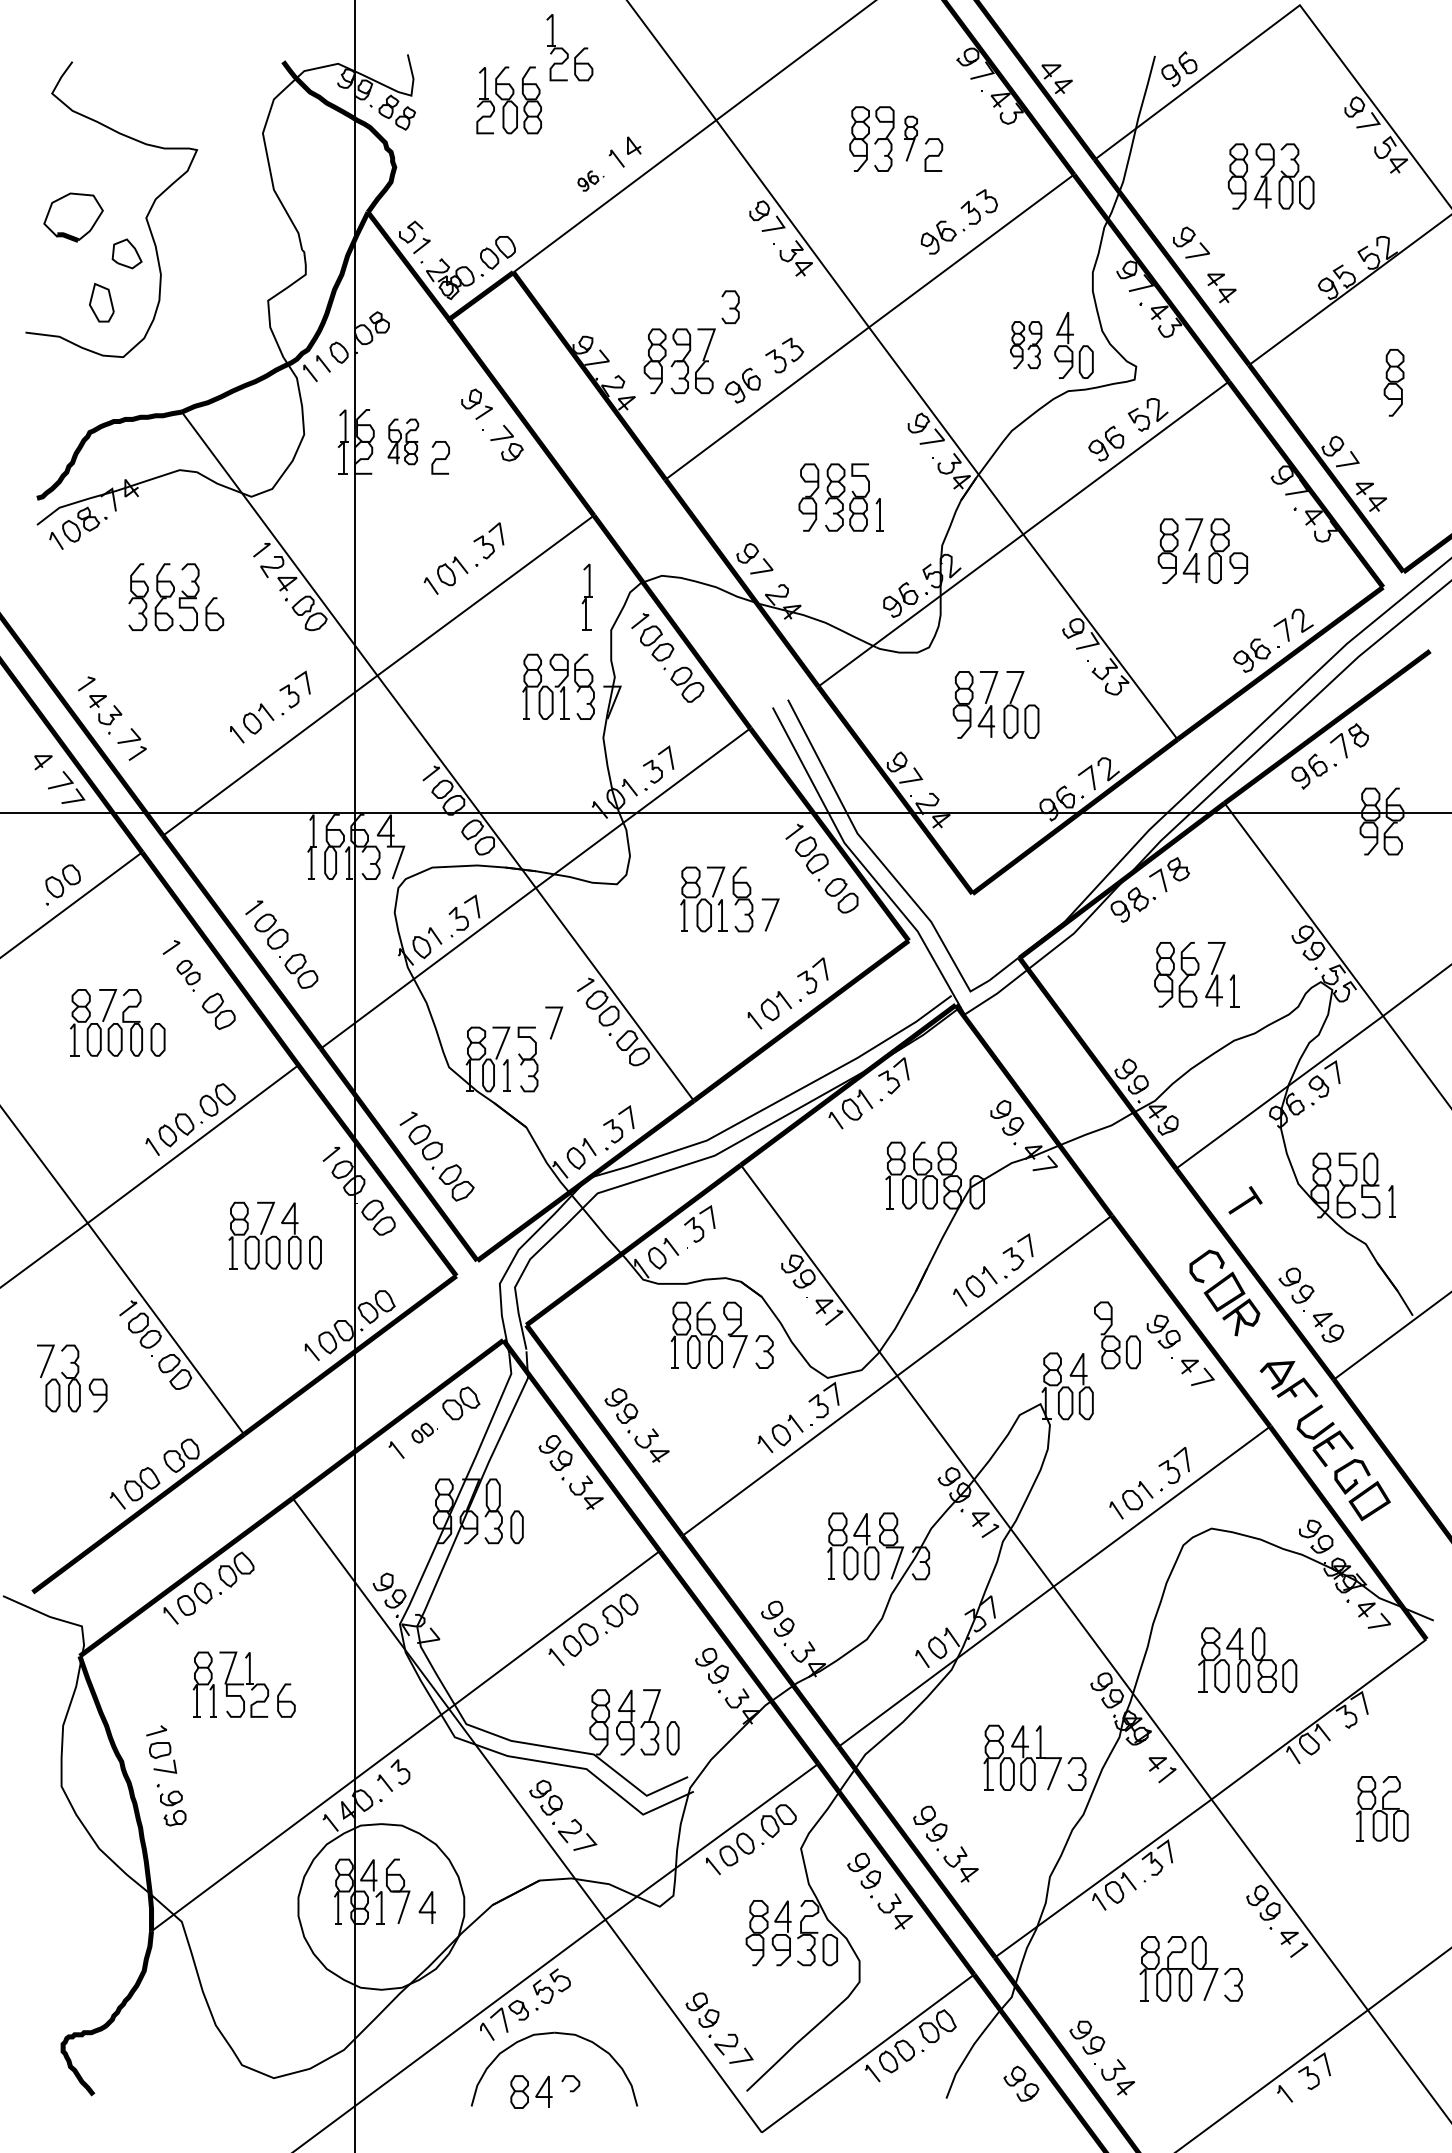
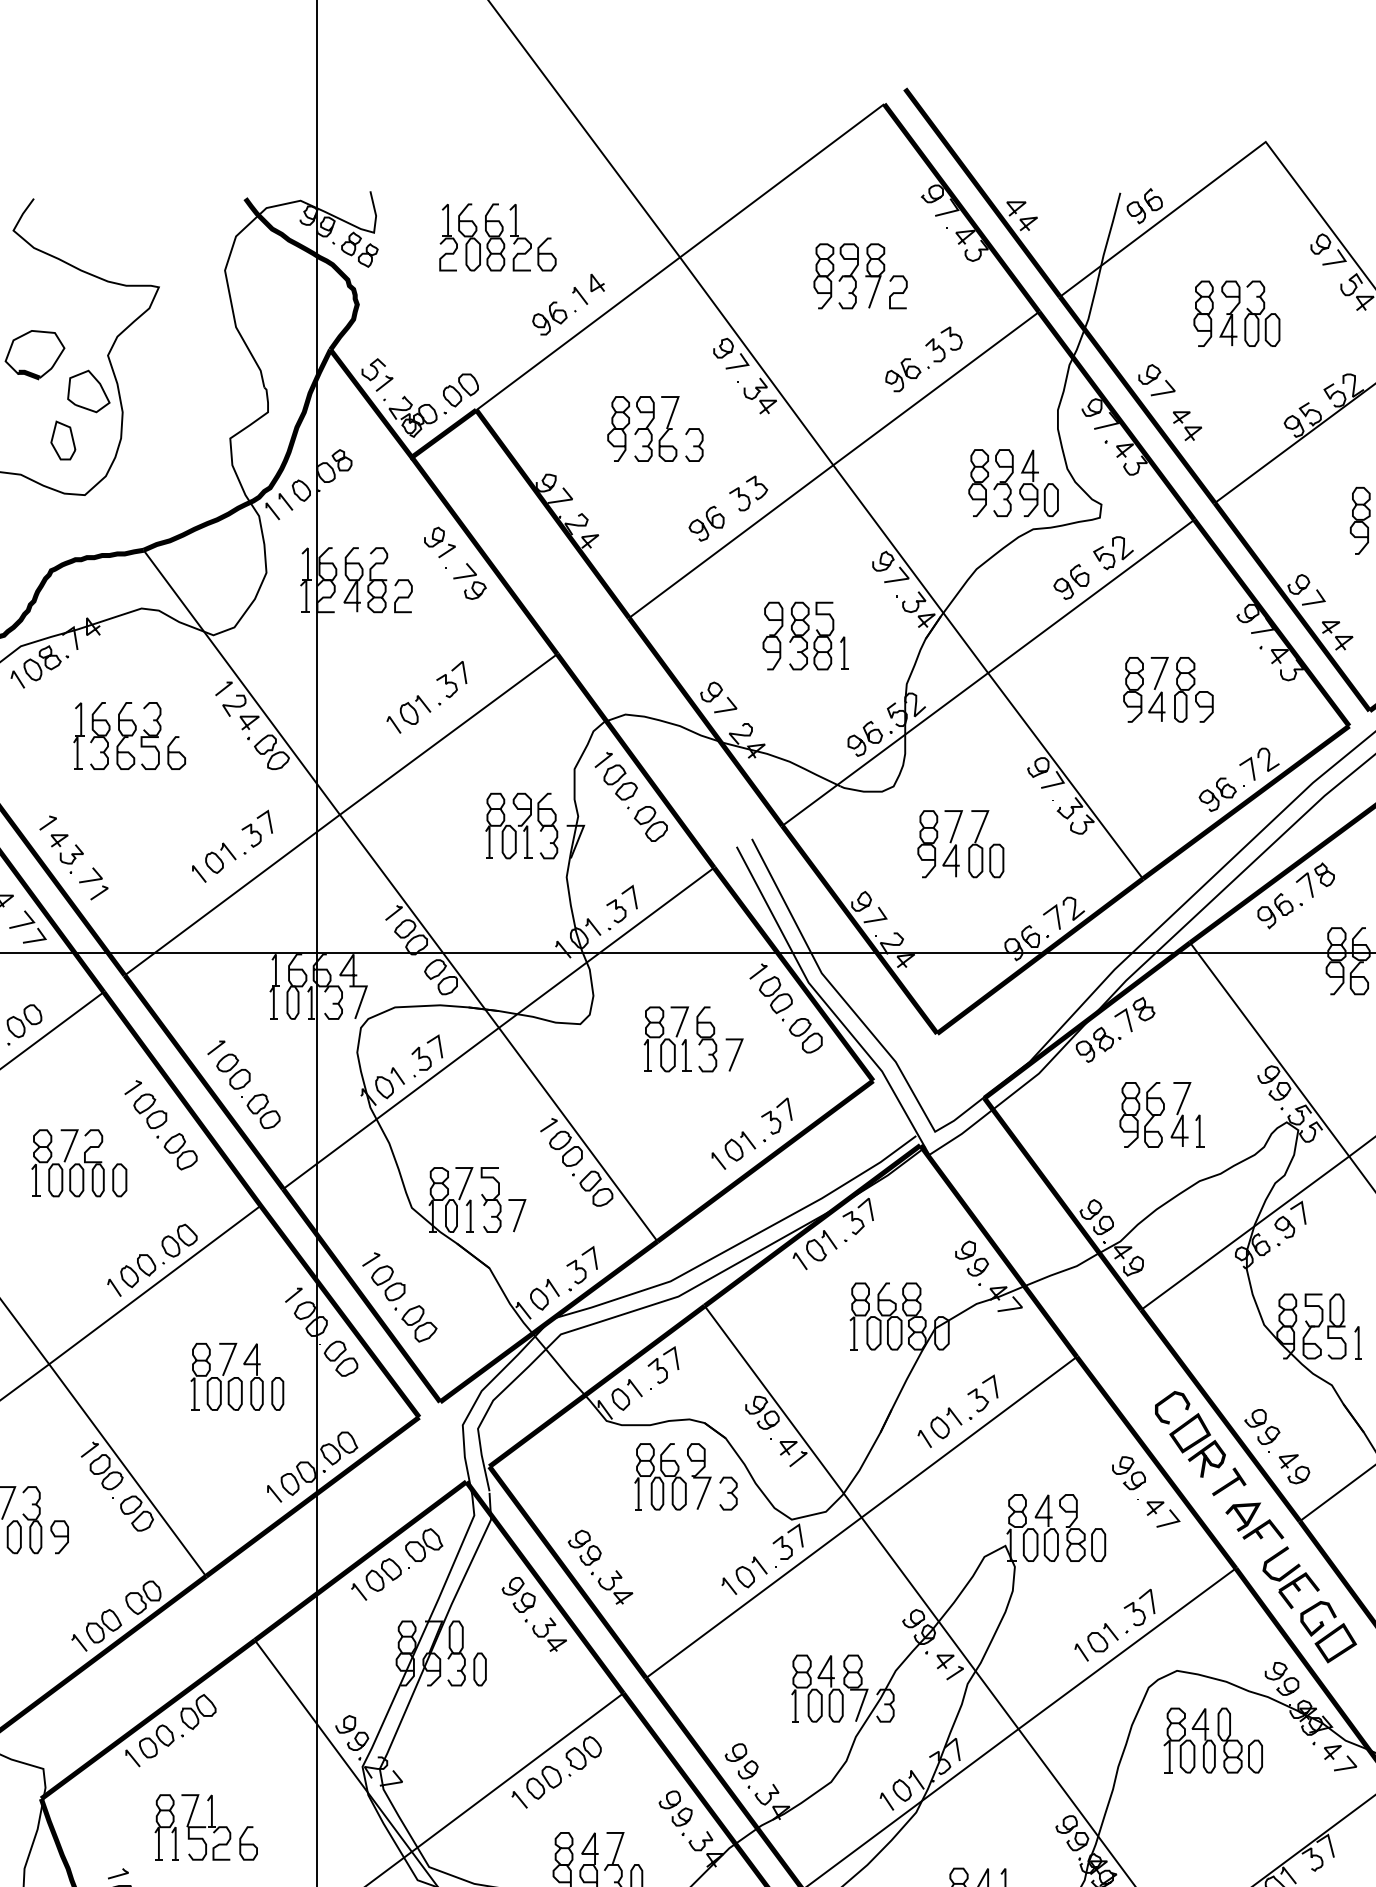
part: (569, 47) -> (532, 237), moved
part: (910, 138) -> (874, 275), size x1.43
part: (590, 180) -> (553, 317), size x1.67
part: (126, 253) -> (88, 391), size x1.43
part: (1025, 344) -> (990, 482), size x1.43
part: (679, 361) -> (643, 429), moved
part: (403, 441) -> (366, 579), size x1.43
part: (586, 596) -> (78, 735), moved
part: (188, 975) -> (150, 1115), size x1.43
line: (555, 1022) -> (518, 1215), moved
part: (1245, 1200) -> (1229, 1482), moved
part: (1117, 1335) -> (1082, 1528), moved
part: (424, 1432) -> (387, 1574), size x1.67
part: (1247, 1659) -> (1213, 1739), moved

